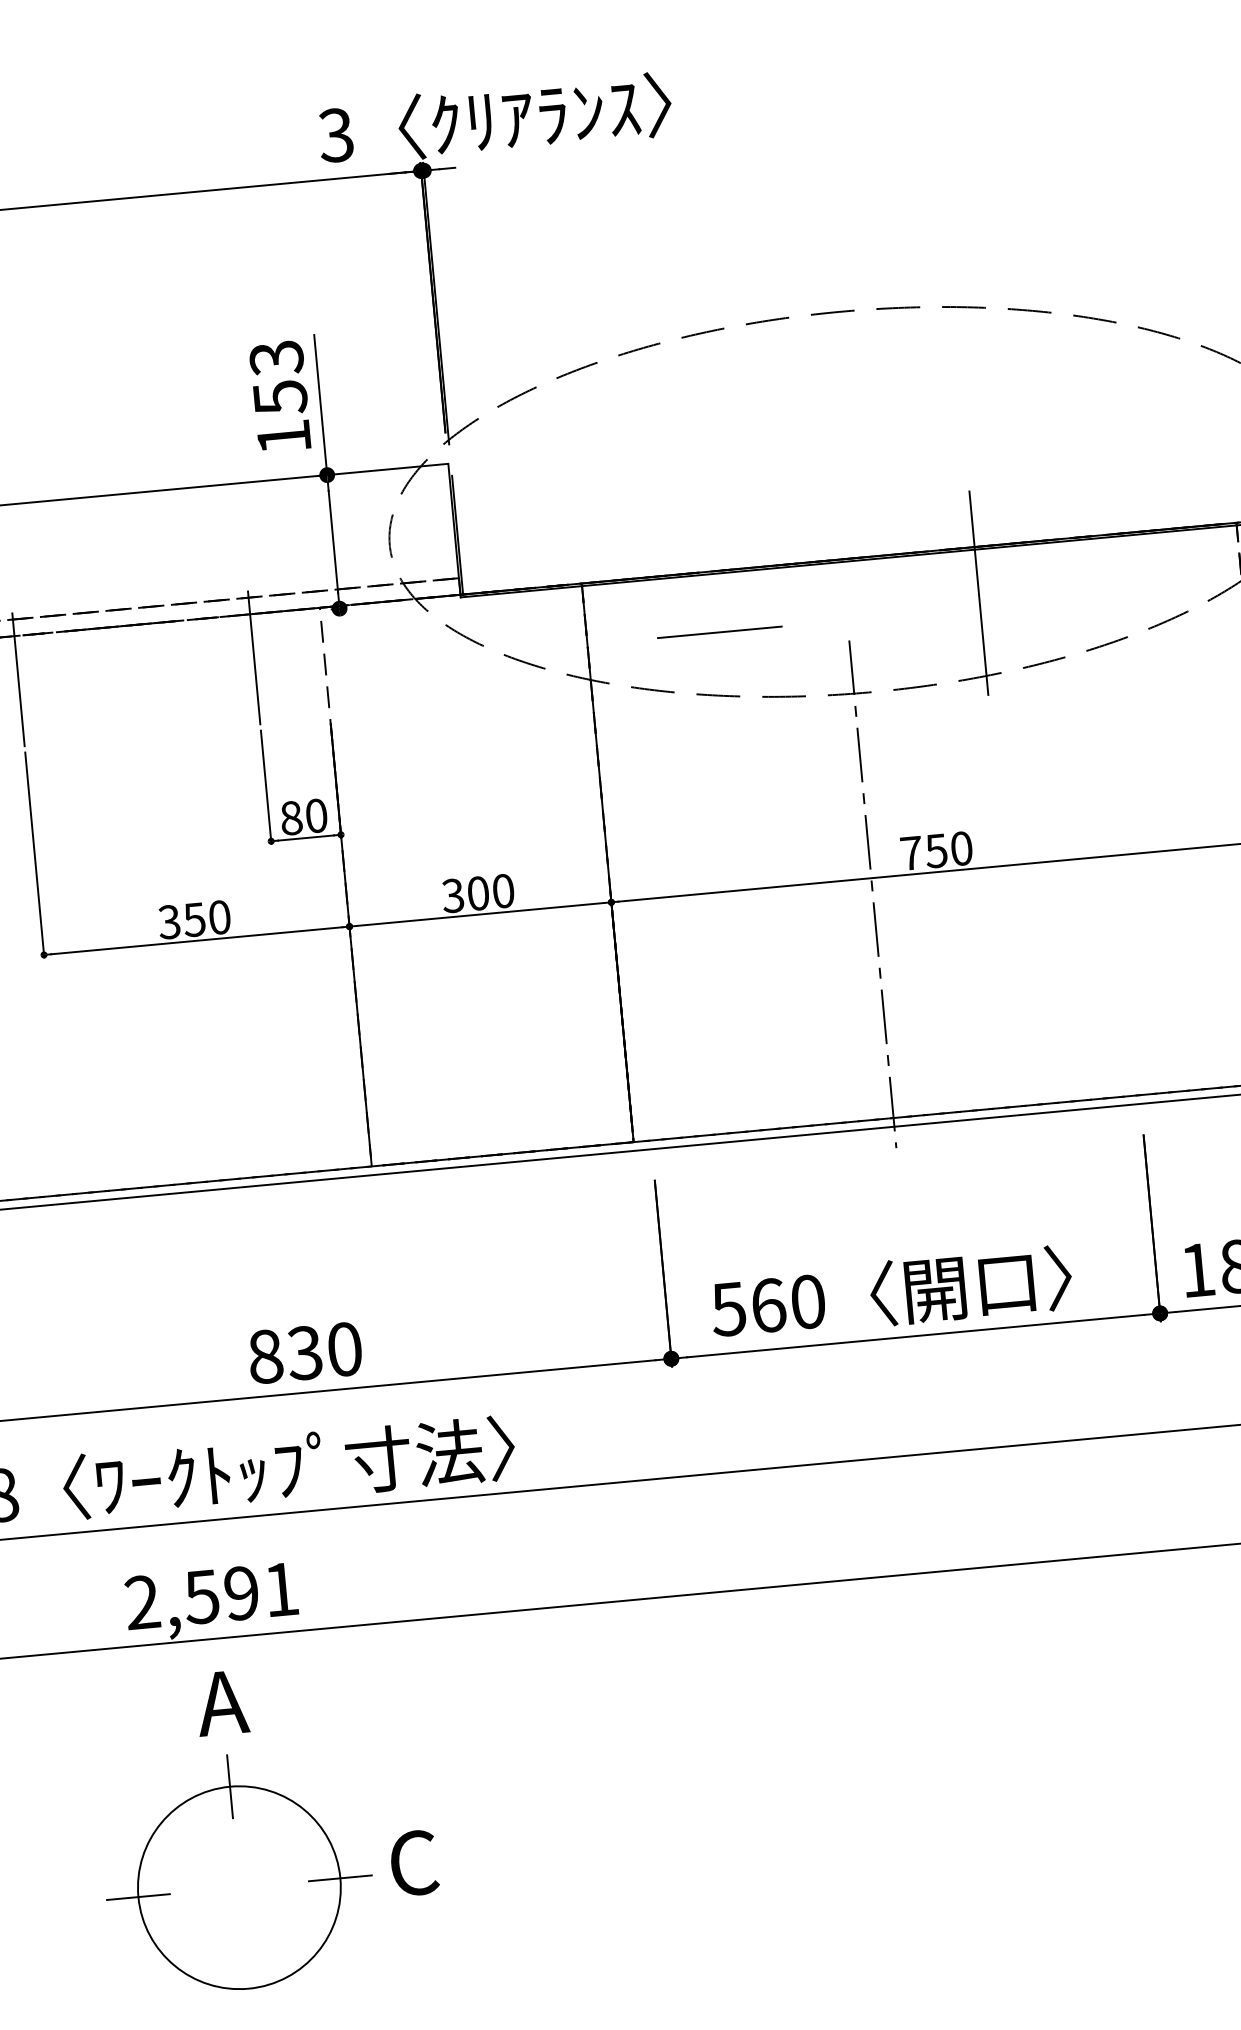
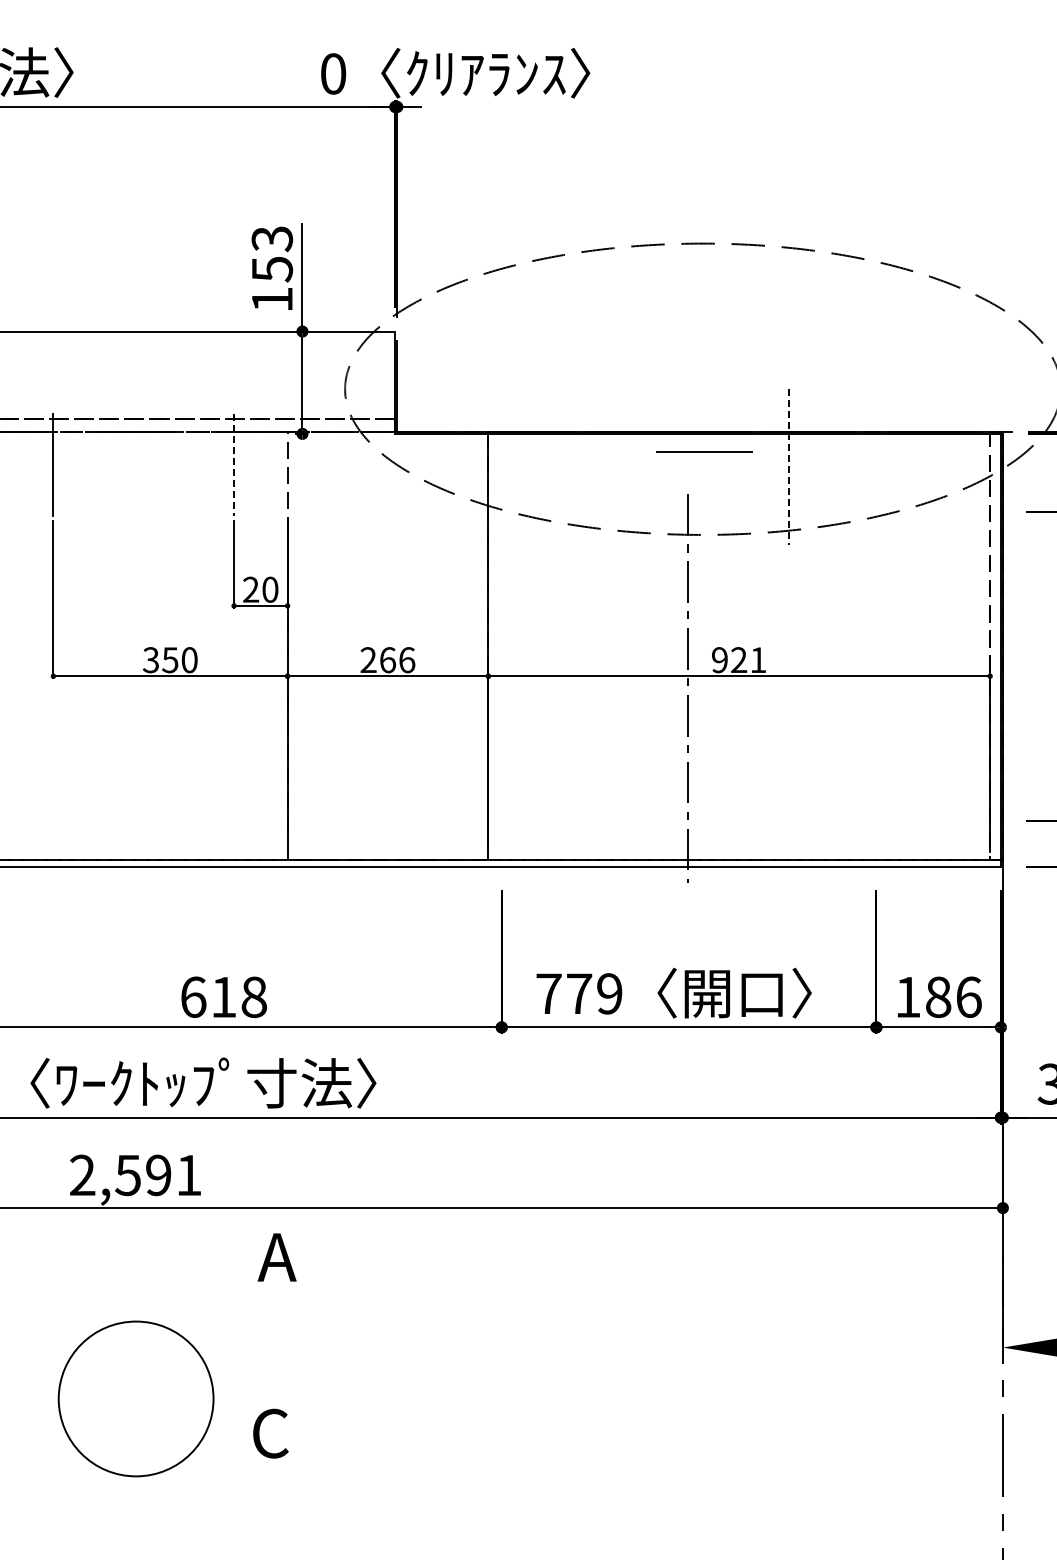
text: (336, 134) -> (333, 73), 3 -> 0
line: (978, 593) -> (789, 467), solid -> dashed
line: (719, 632) -> (704, 451), moved
line: (254, 658) -> (234, 465), solid -> dashed
text: (291, 817) -> (251, 589), 80 -> 20
text: (937, 851) -> (739, 660), 750 -> 921
text: (477, 893) -> (387, 660), 300 -> 266
text: (767, 1305) -> (578, 993), 560 -> 779
text: (305, 1351) -> (224, 996), 830 -> 618
text: (221, 1703) -> (276, 1257), moved
line: (230, 1786) -> (136, 1321), removed
text: (413, 1863) -> (270, 1433), moved
line: (340, 1877) -> (213, 1398), removed
line: (138, 1896) -> (58, 1398), removed

